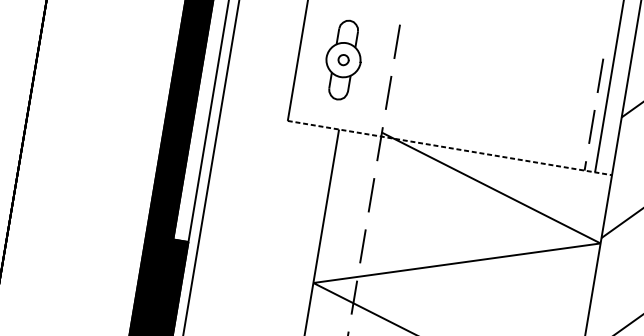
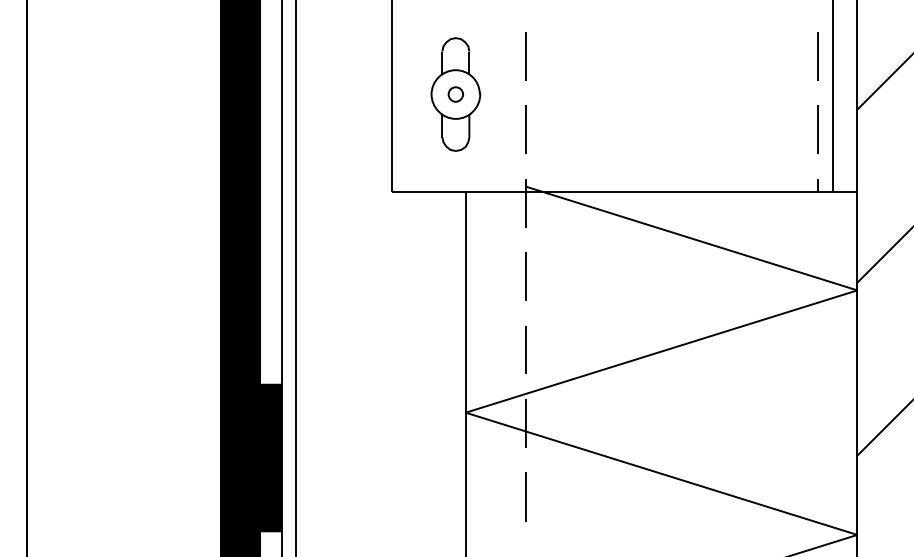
line: (449, 148) -> (624, 192), dashed -> solid

